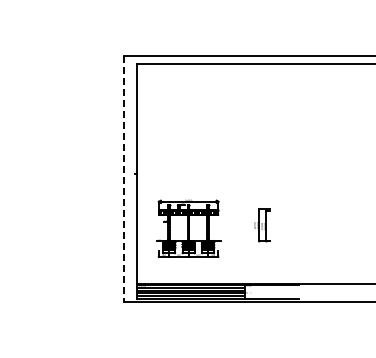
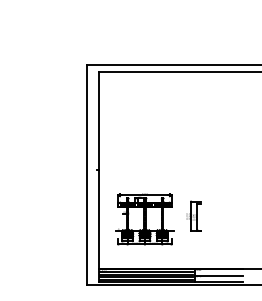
line: (124, 179) -> (87, 175), dashed -> solid
part: (262, 225) -> (193, 216), moved
line: (271, 292) -> (218, 276), added

